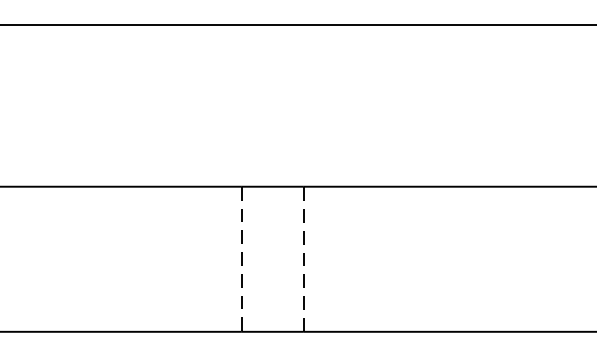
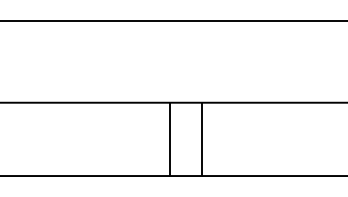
line: (242, 259) -> (170, 139), dashed -> solid
line: (303, 259) -> (201, 139), dashed -> solid

